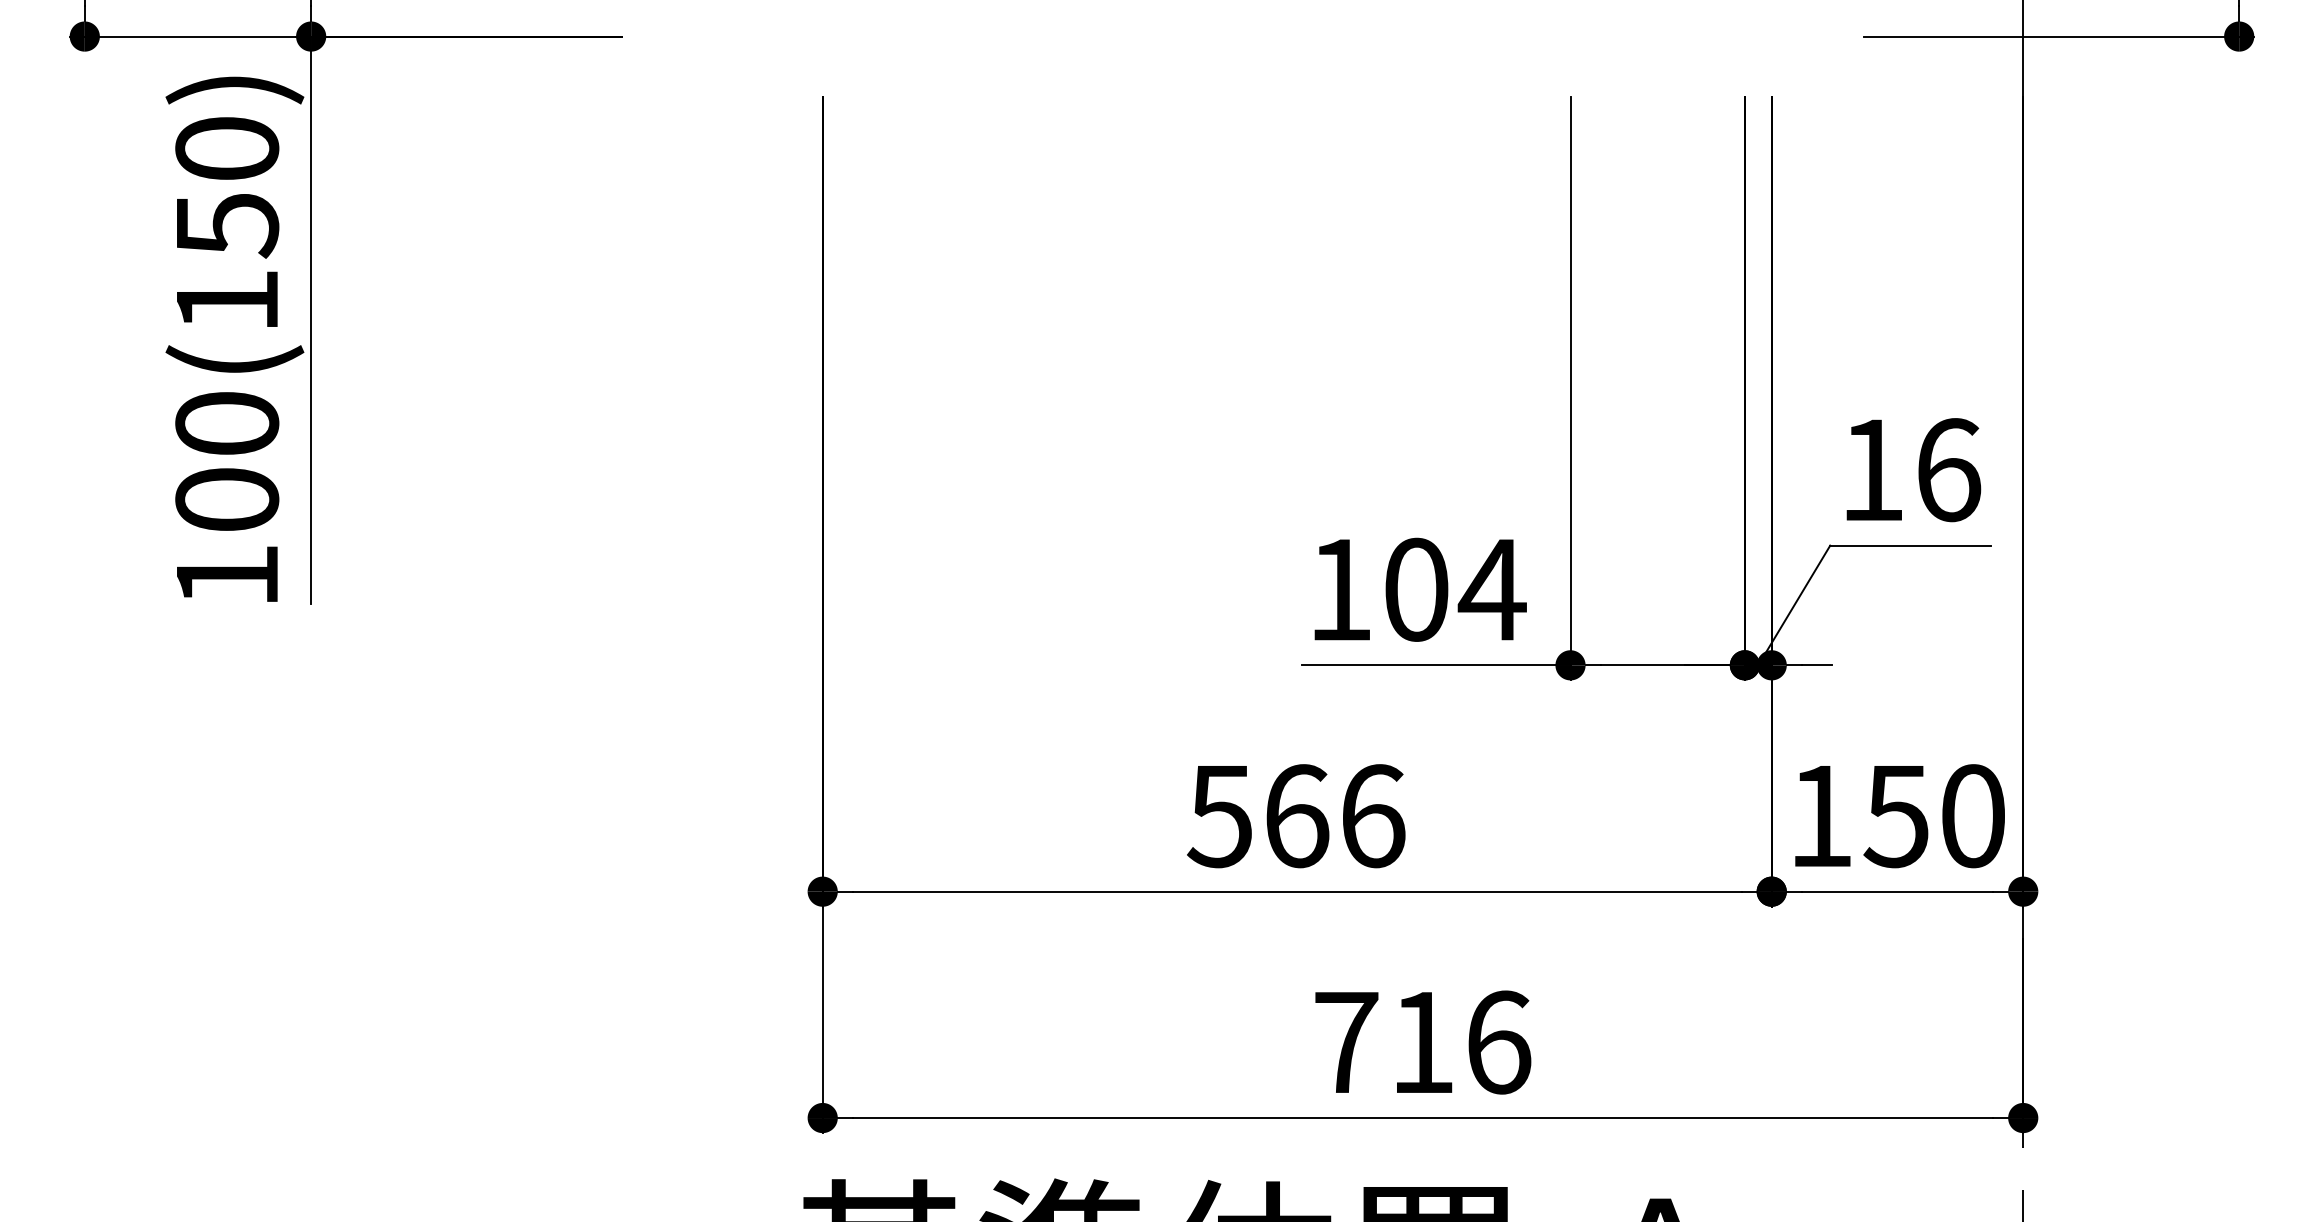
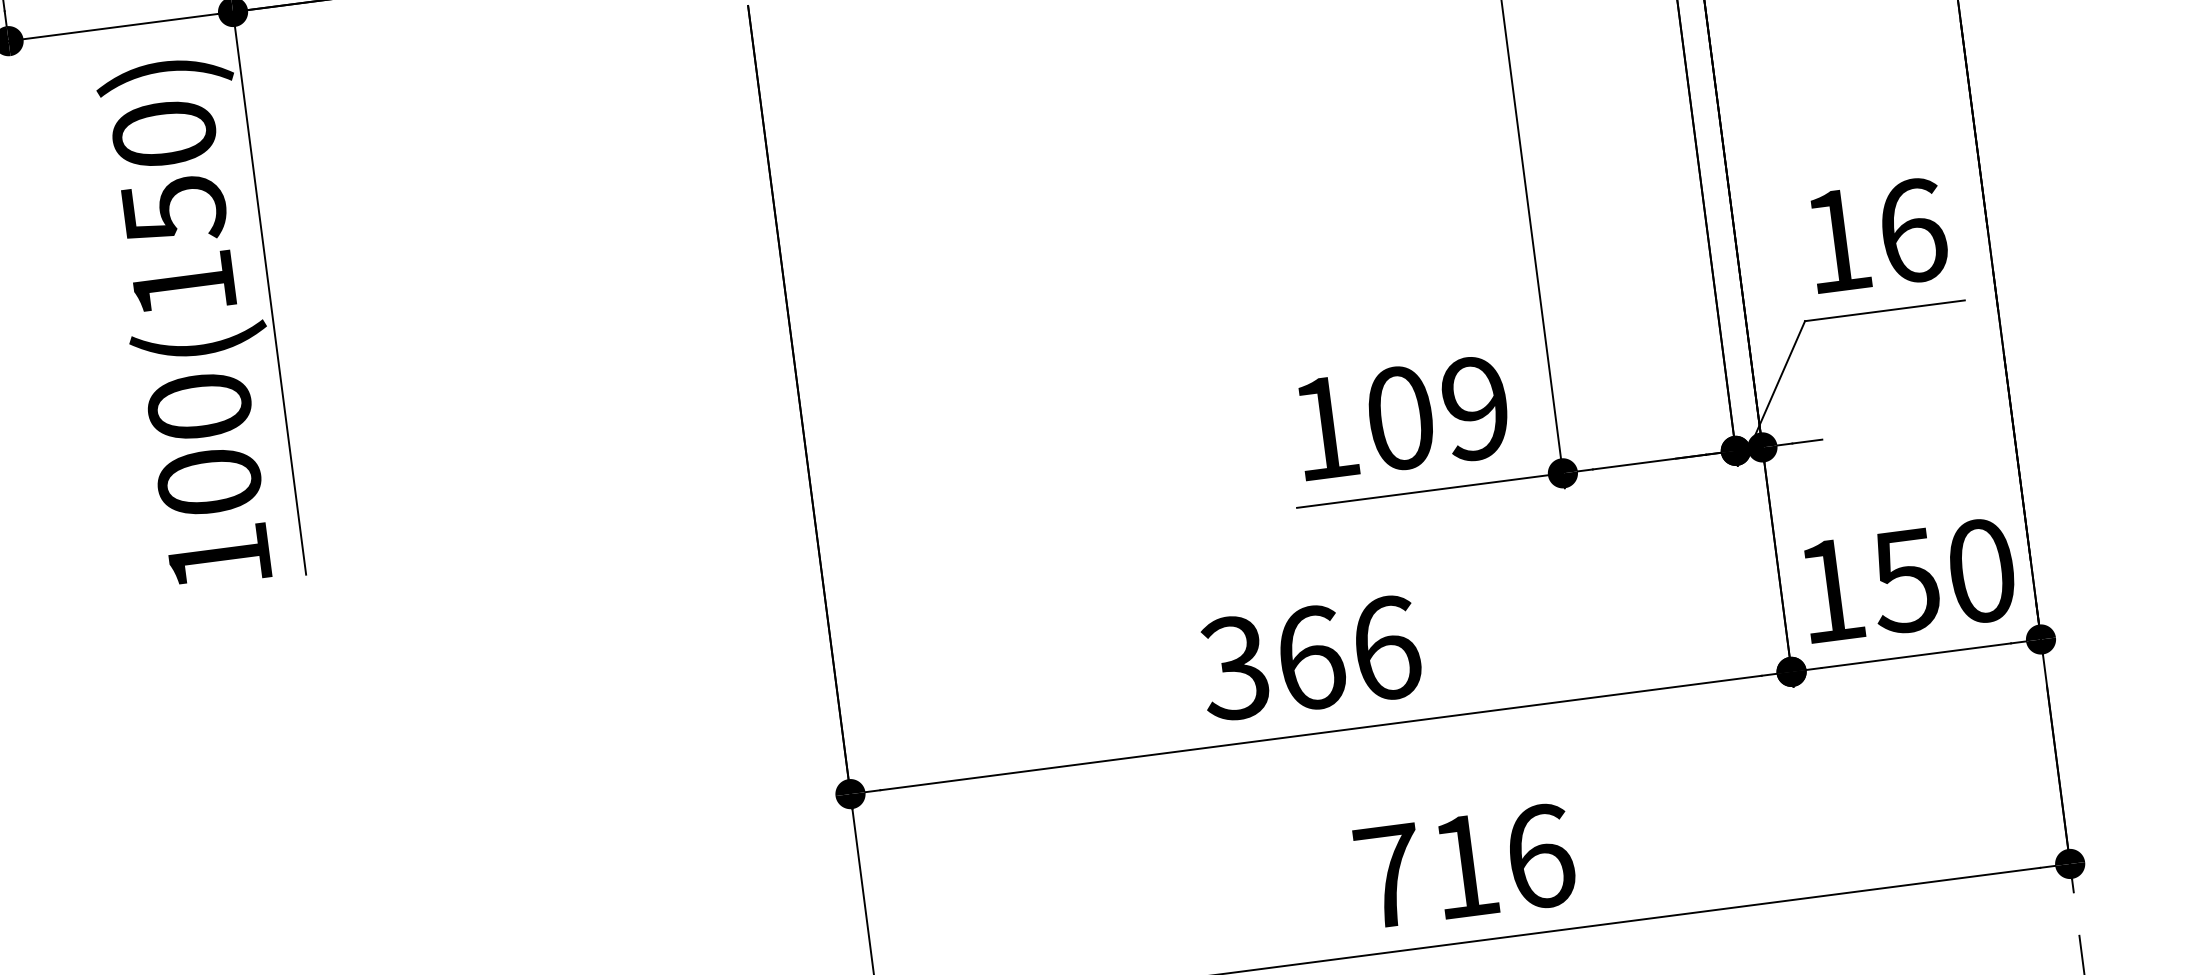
text: (1491, 589) -> (1474, 408), 104 -> 109
text: (1219, 815) -> (1234, 667), 566 -> 366

